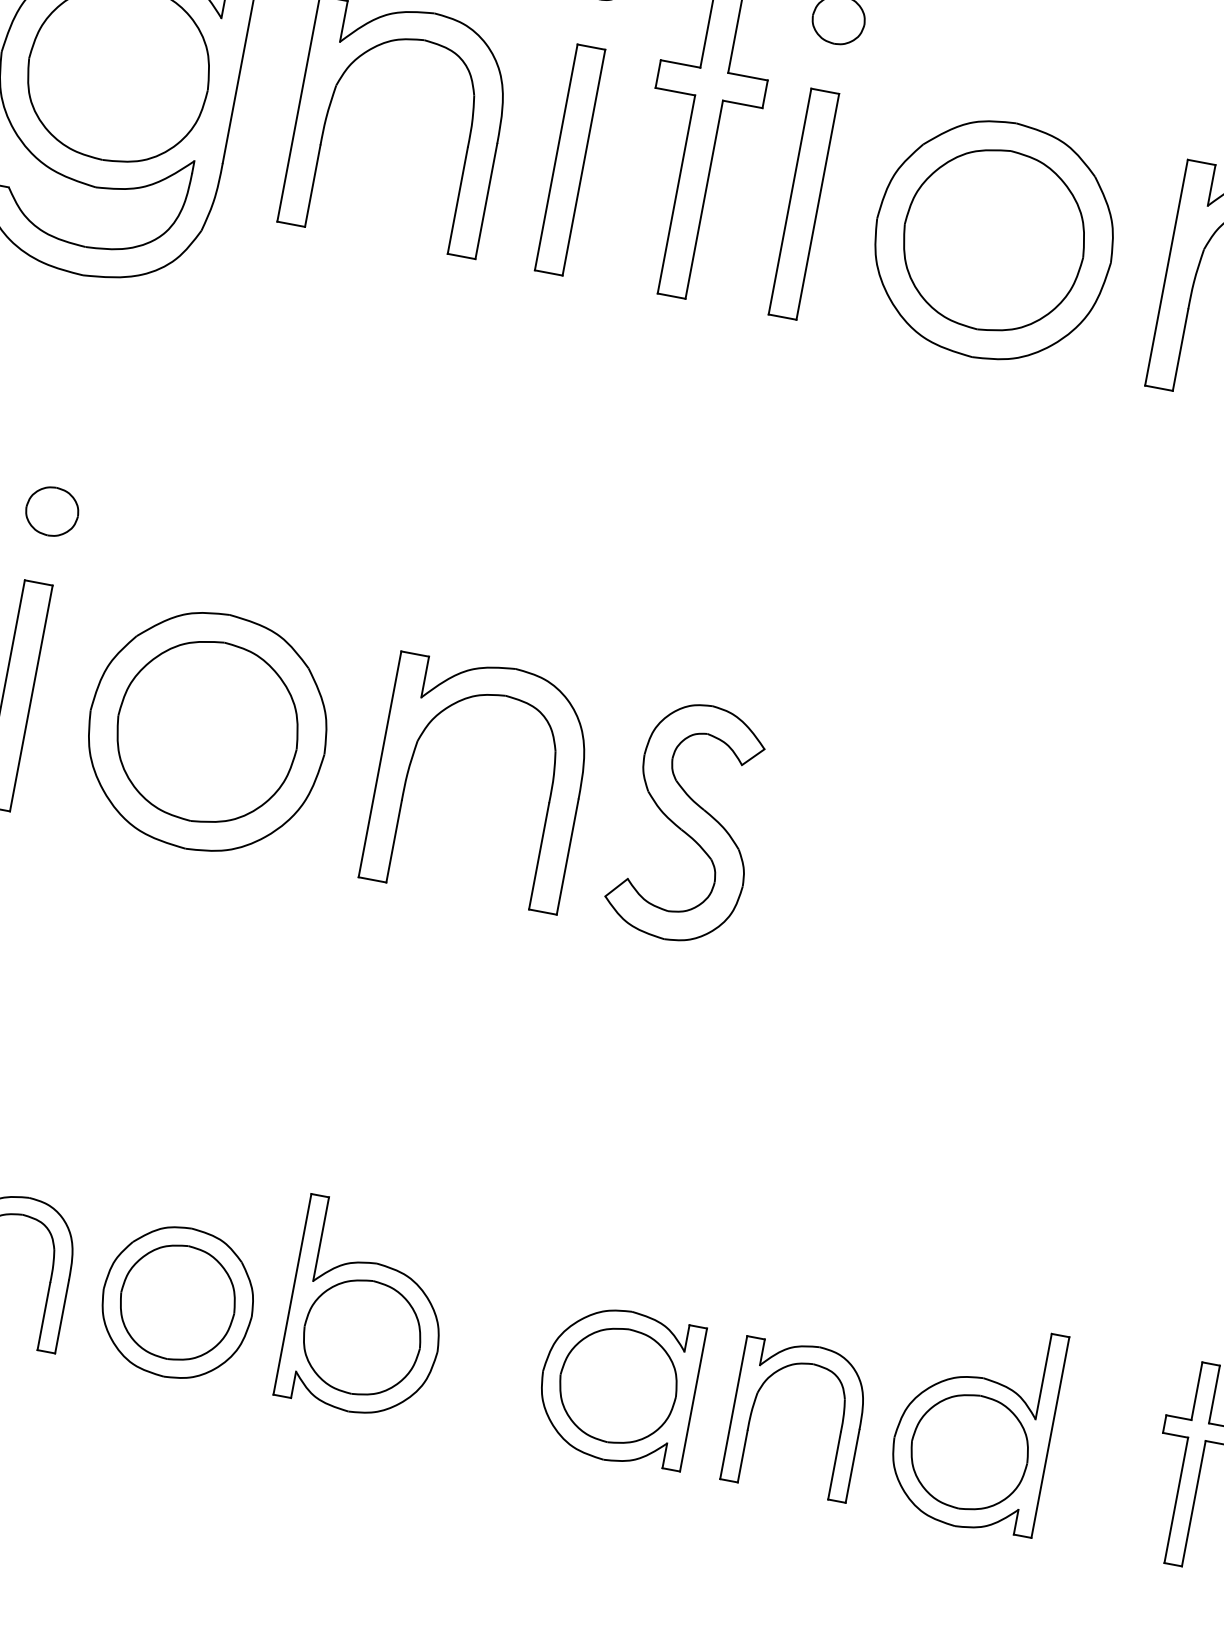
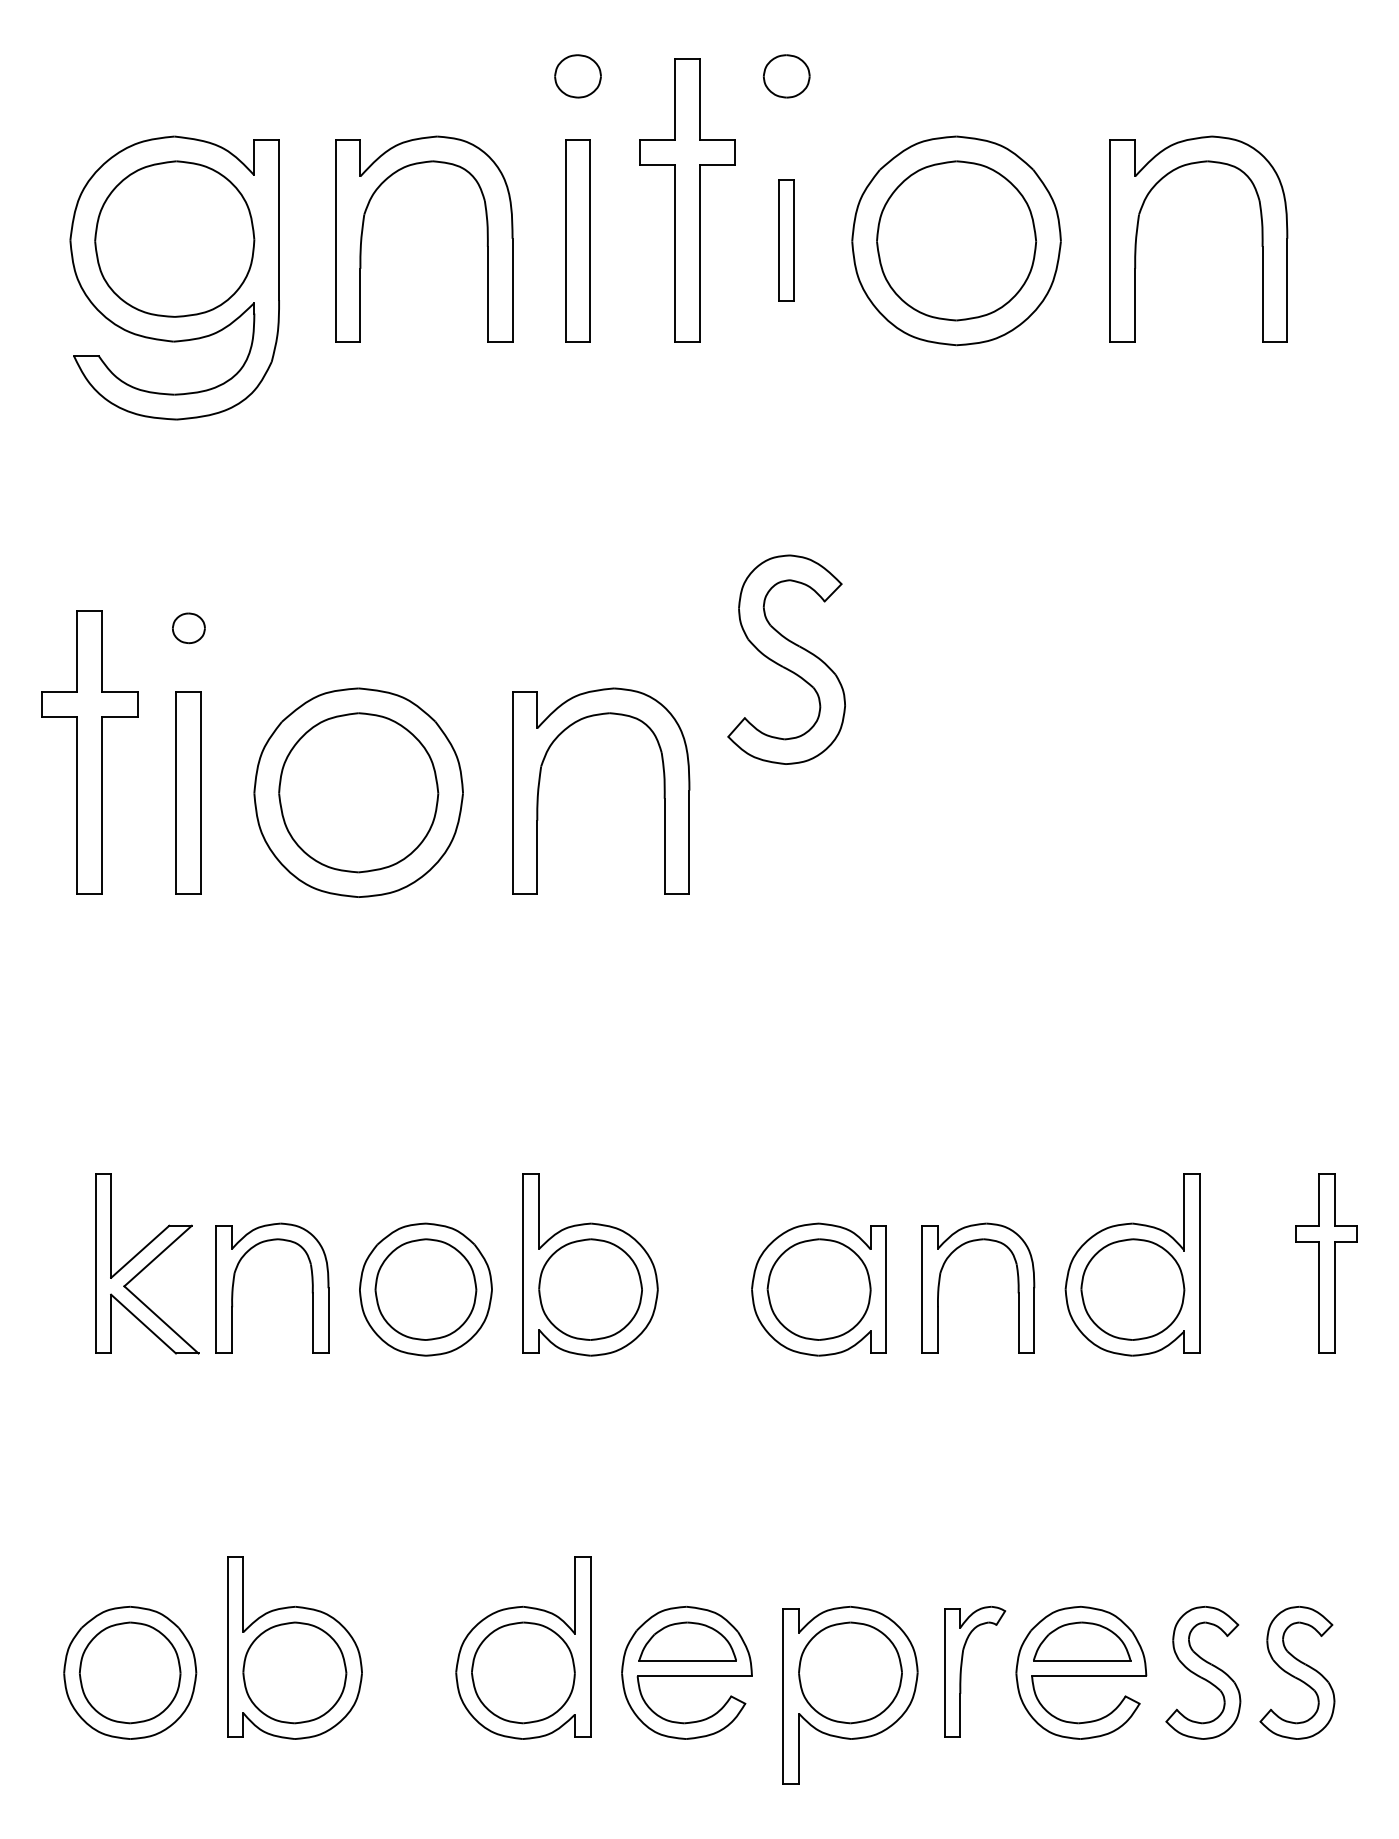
part: (803, 203) -> (786, 240), size x0.6
part: (51, 511) -> (188, 628), size x0.7
part: (686, 822) -> (786, 659), moved

